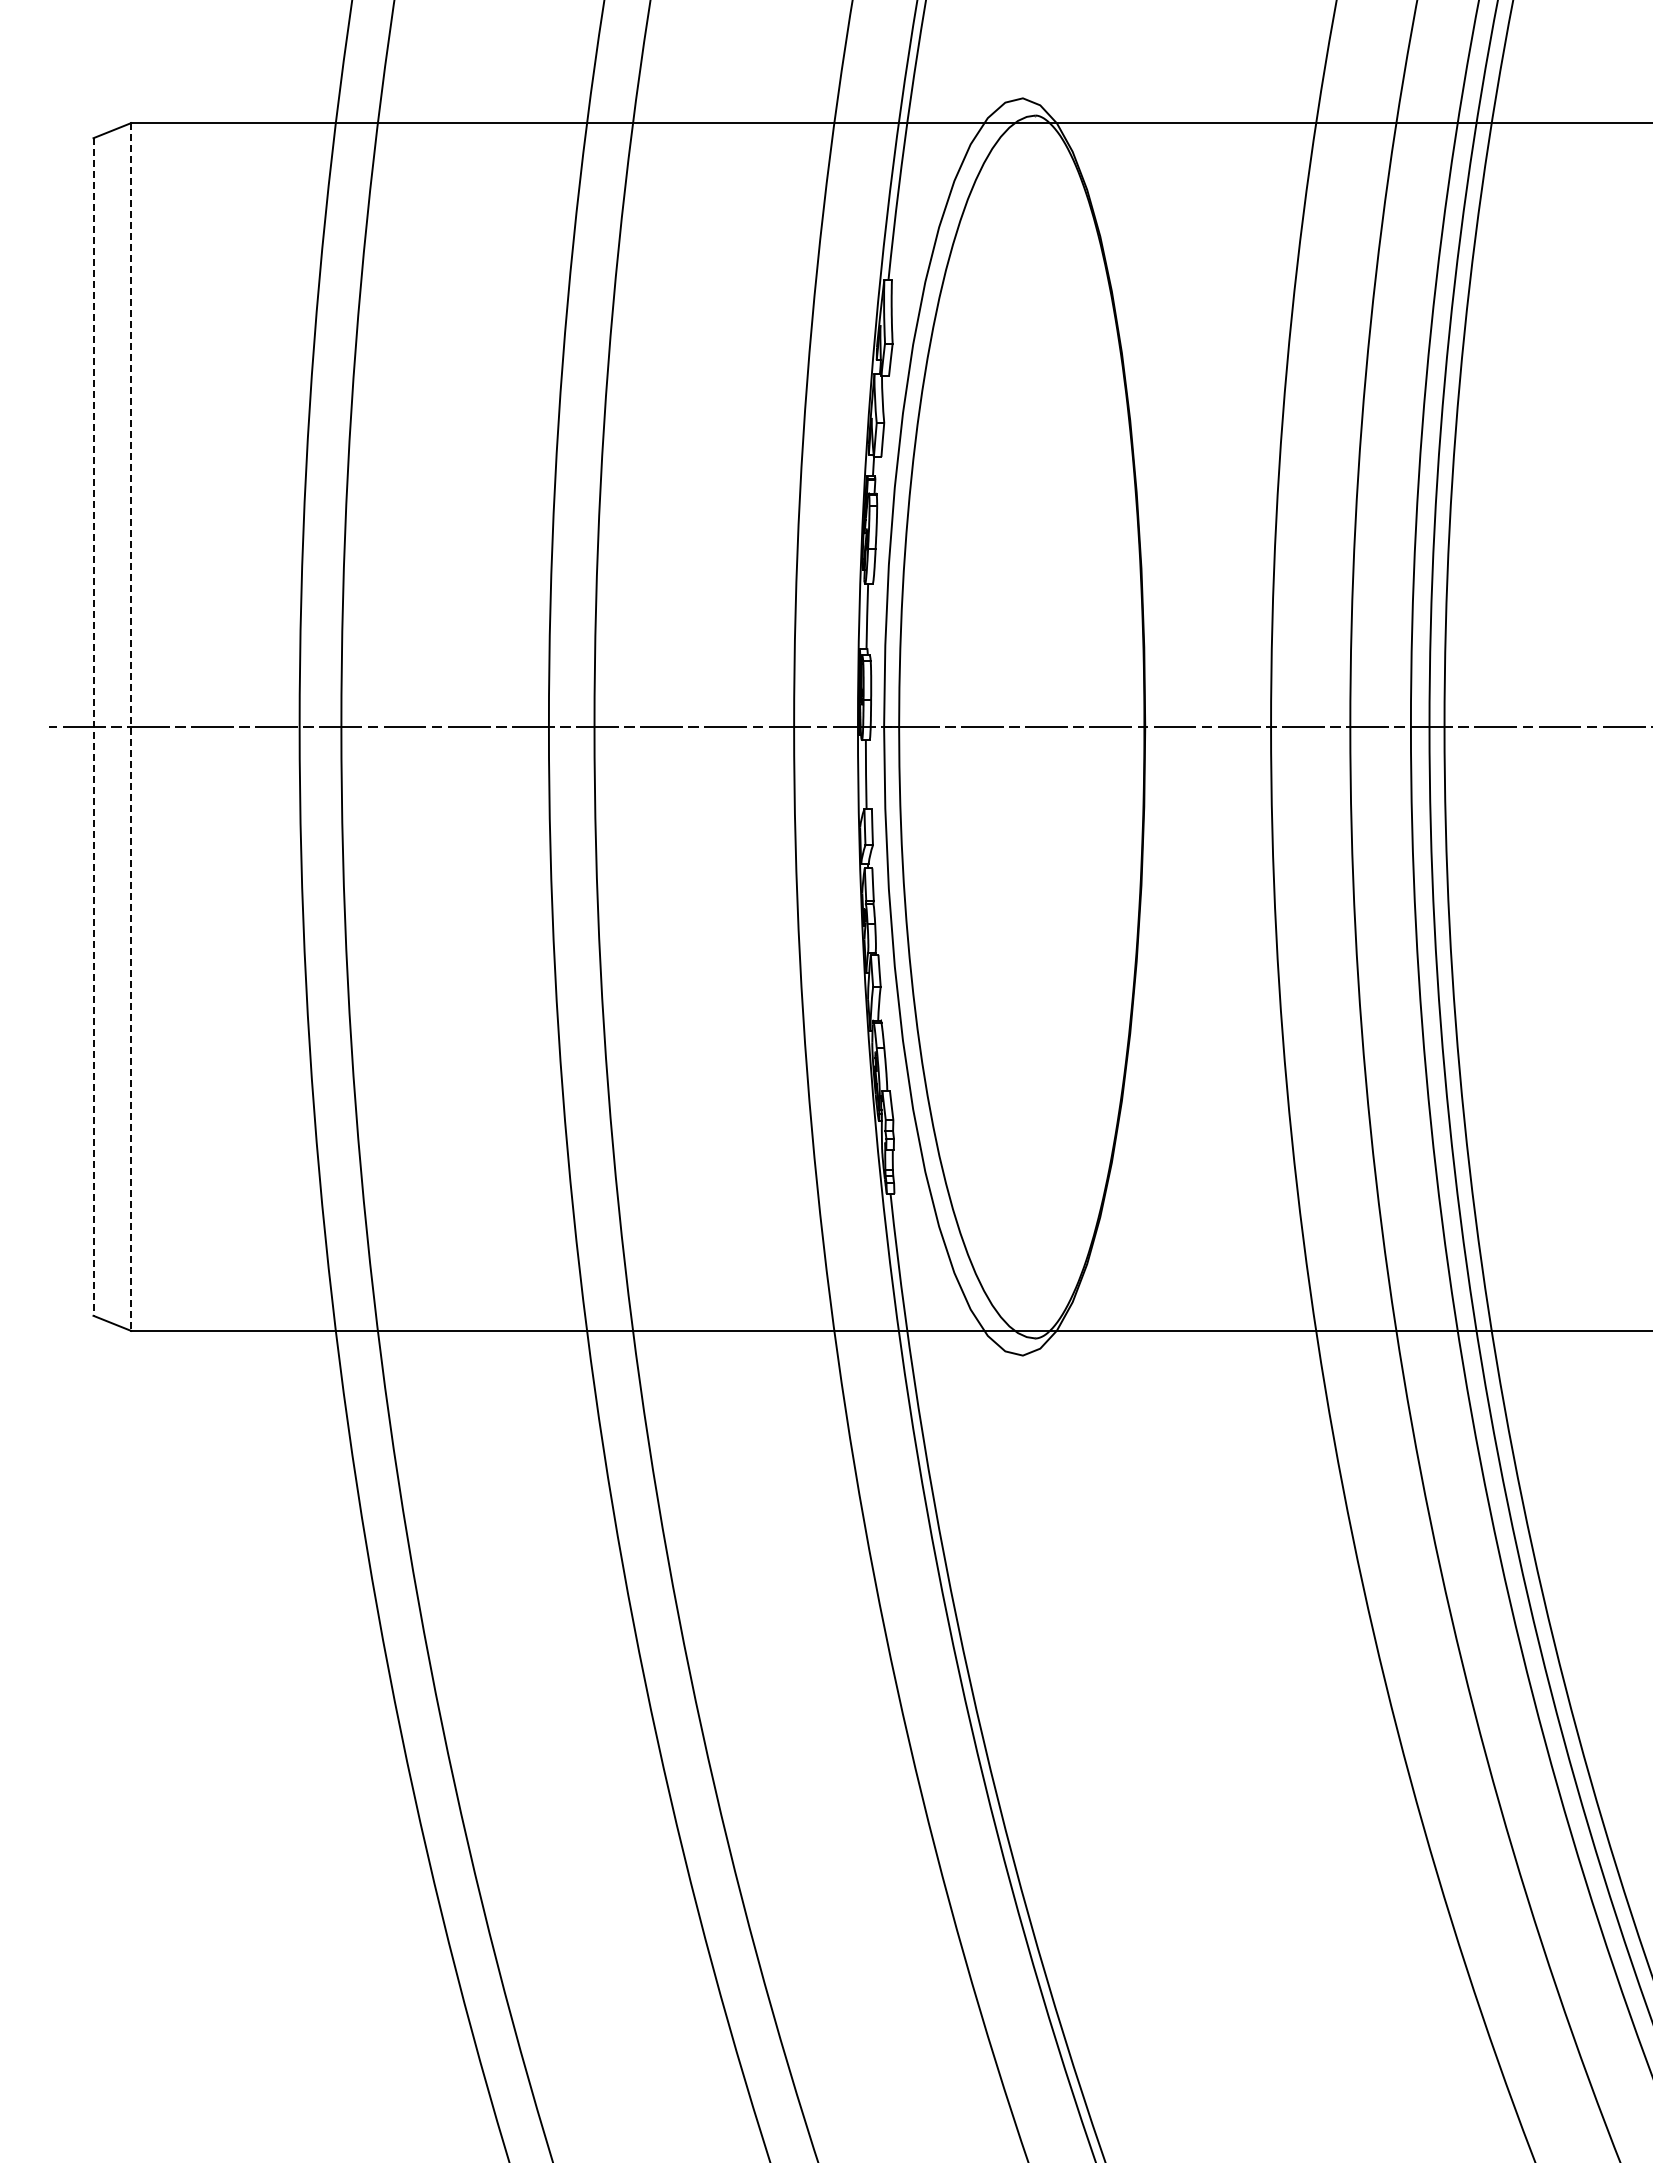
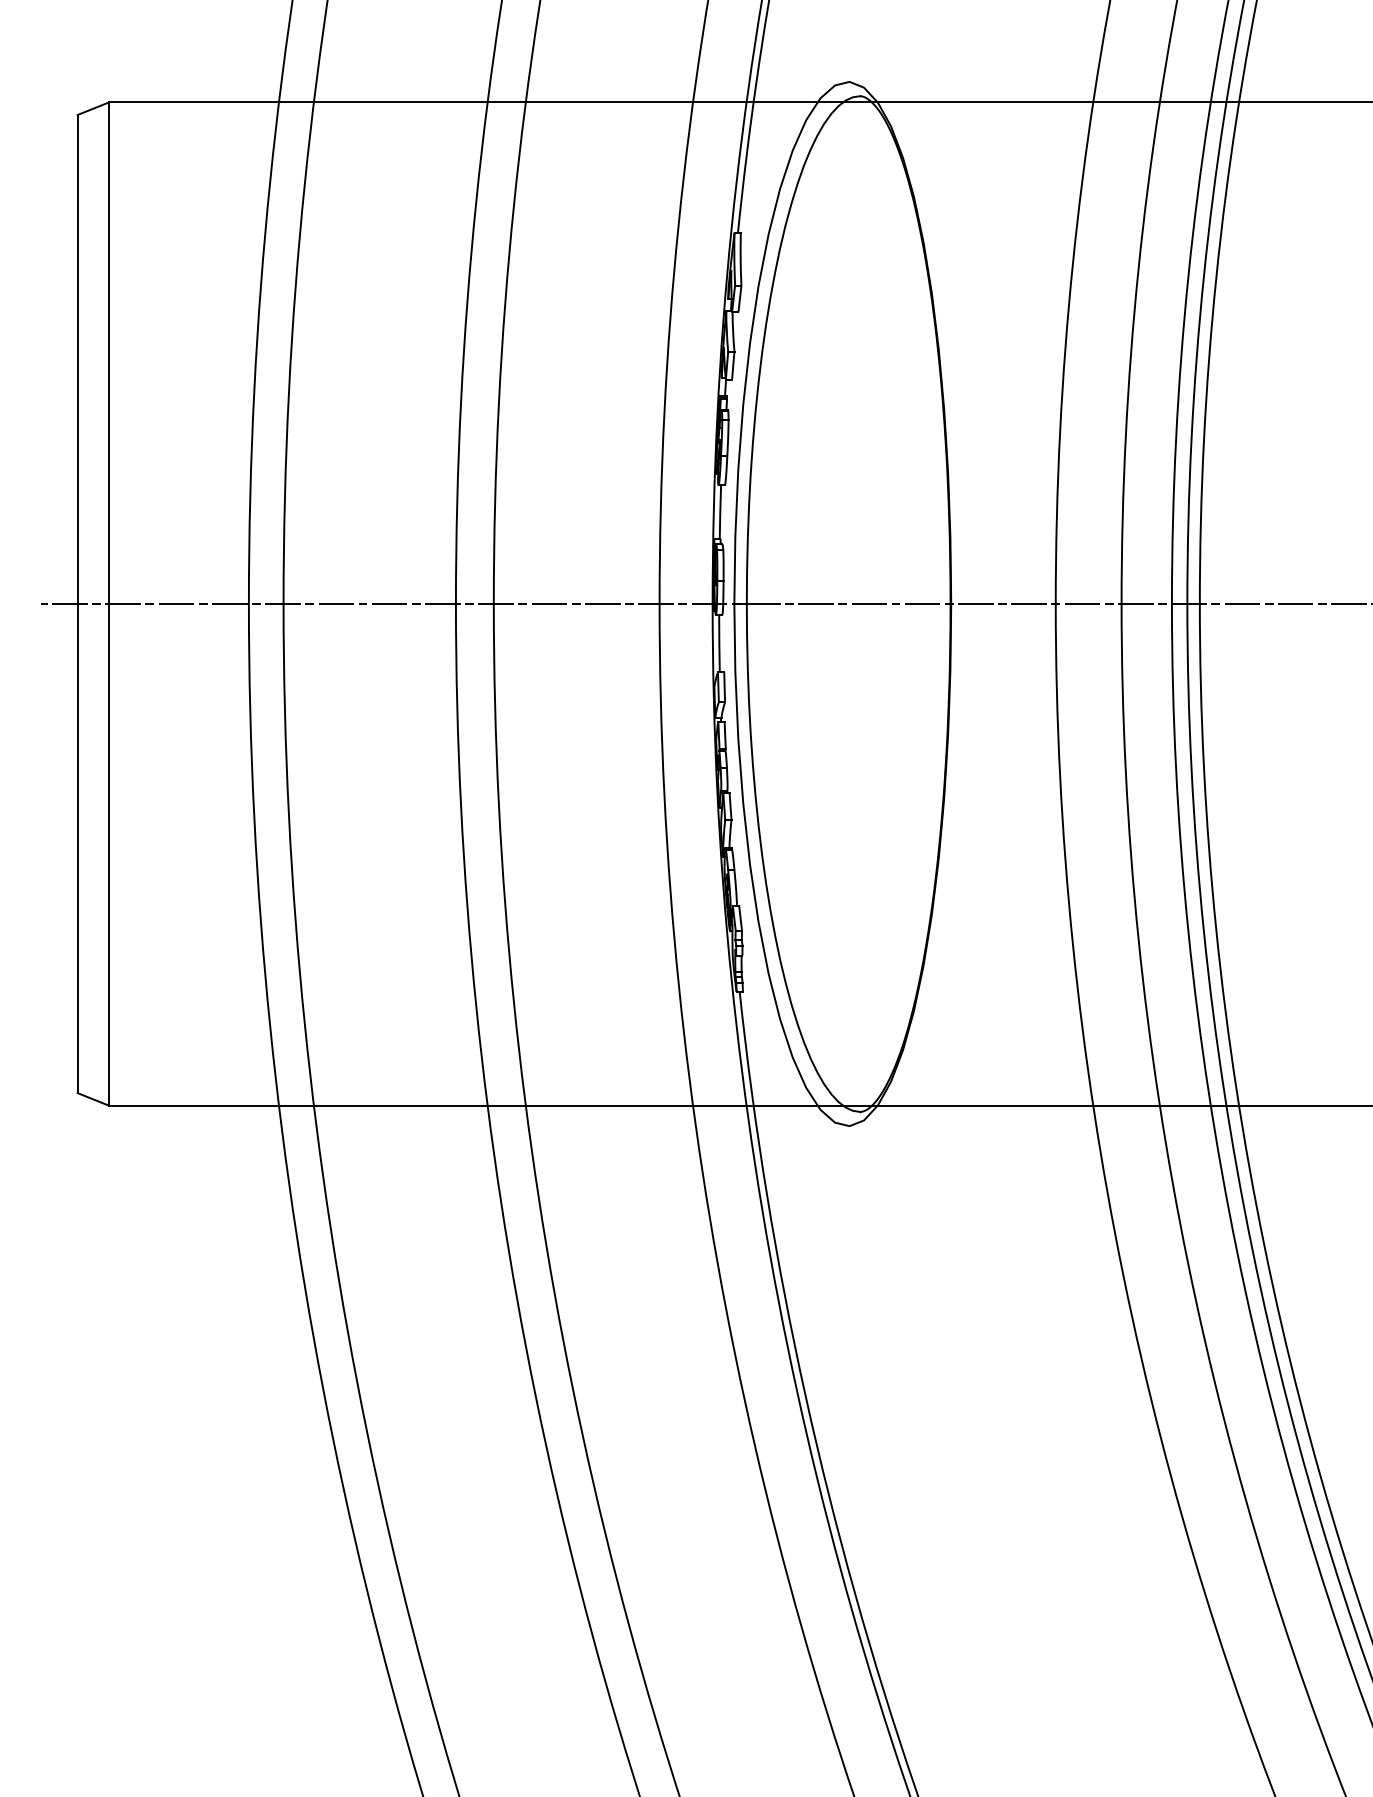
line: (93, 727) -> (77, 604), dashed -> solid
line: (131, 727) -> (109, 604), dashed -> solid

